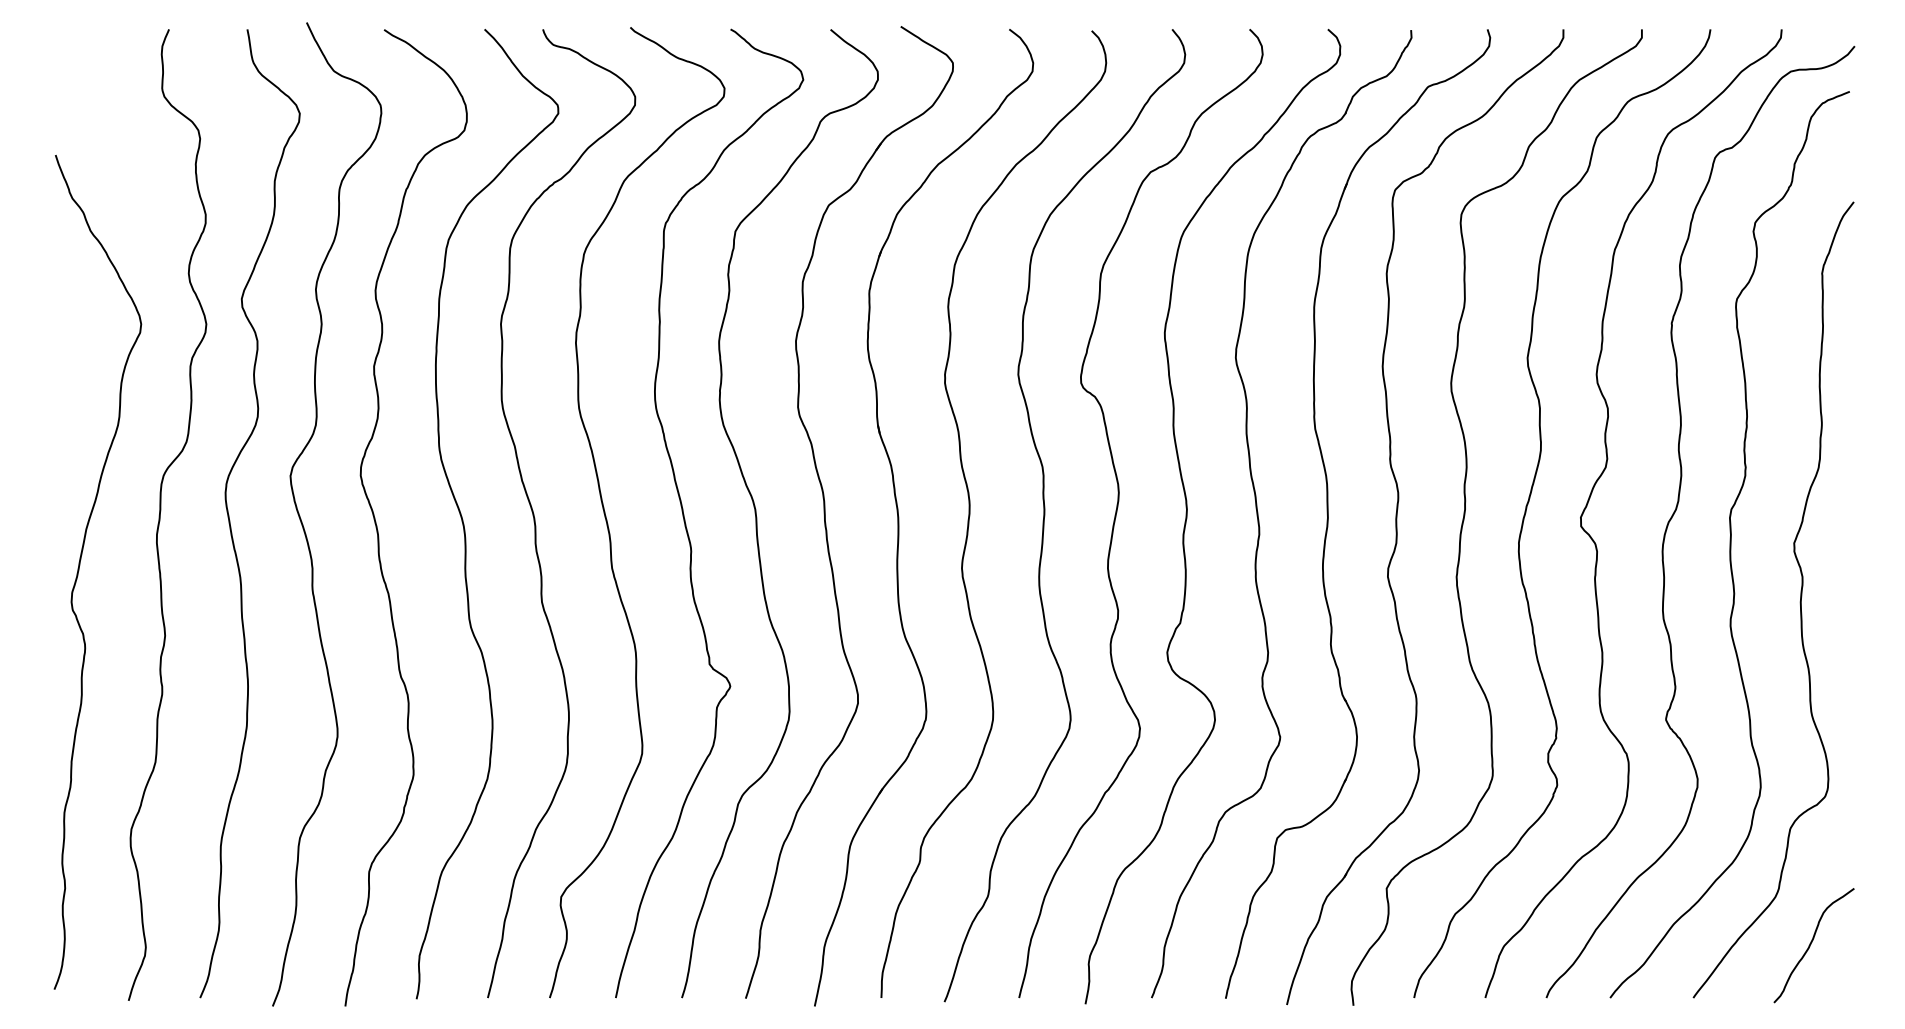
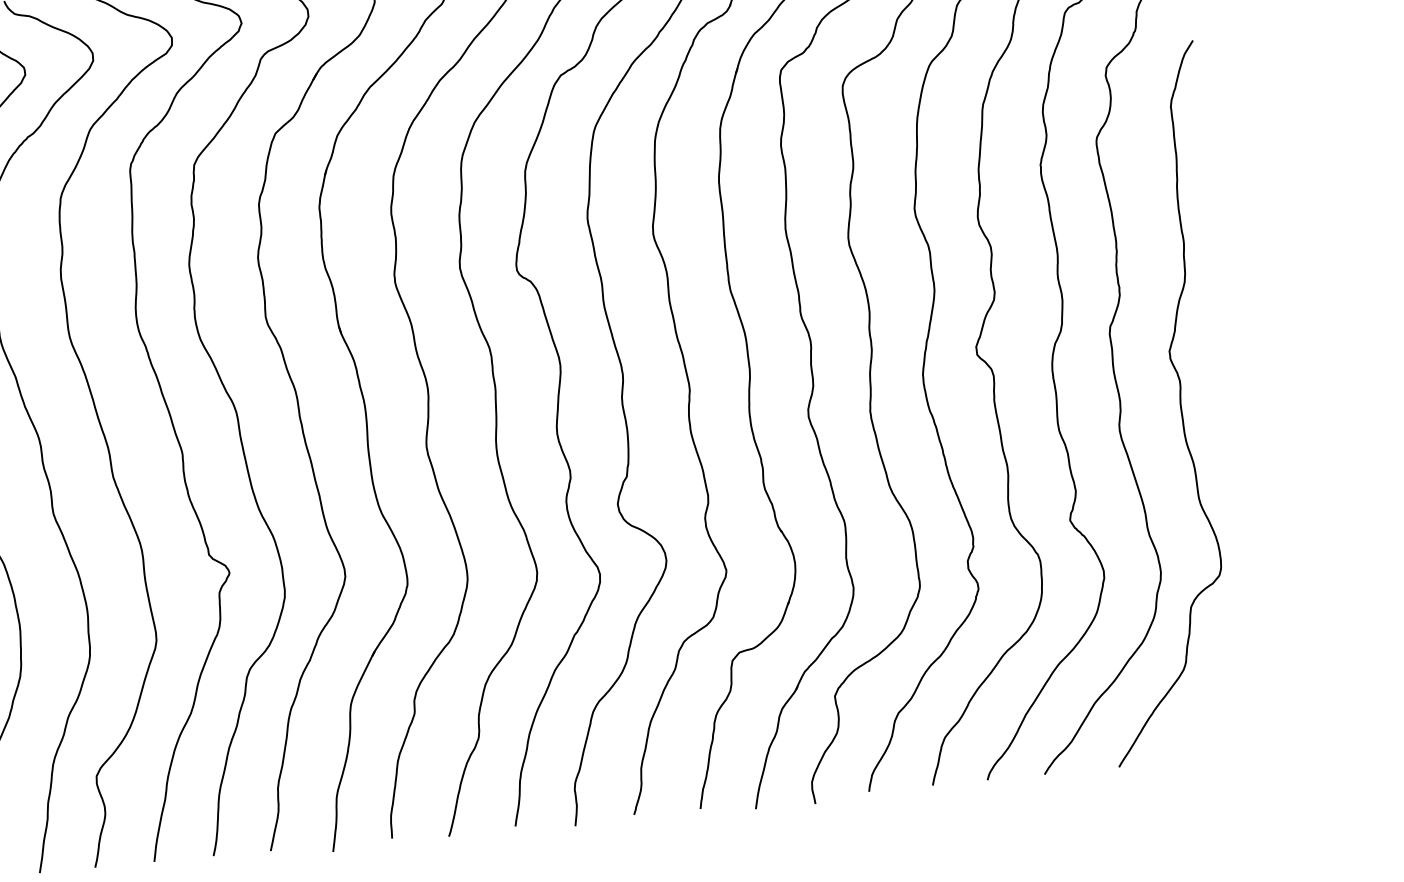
curve: (1811, 944) -> (1220, 709), removed

